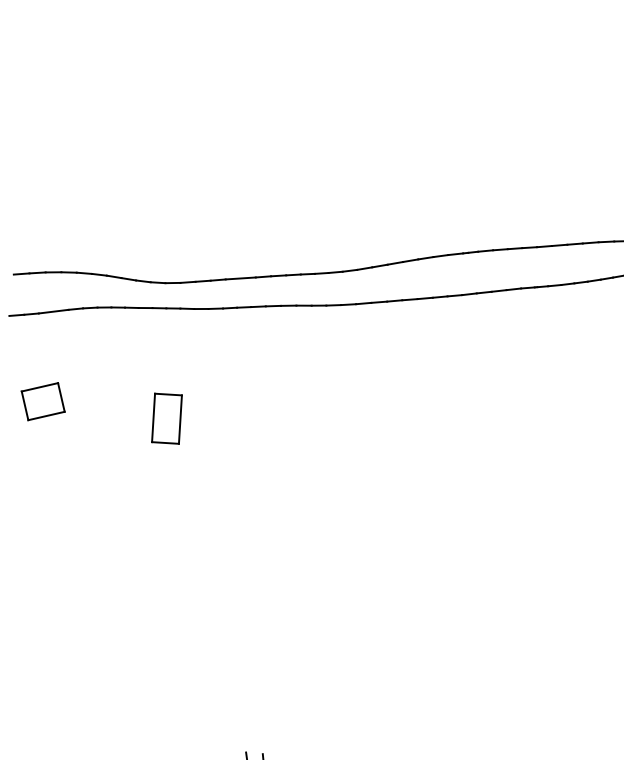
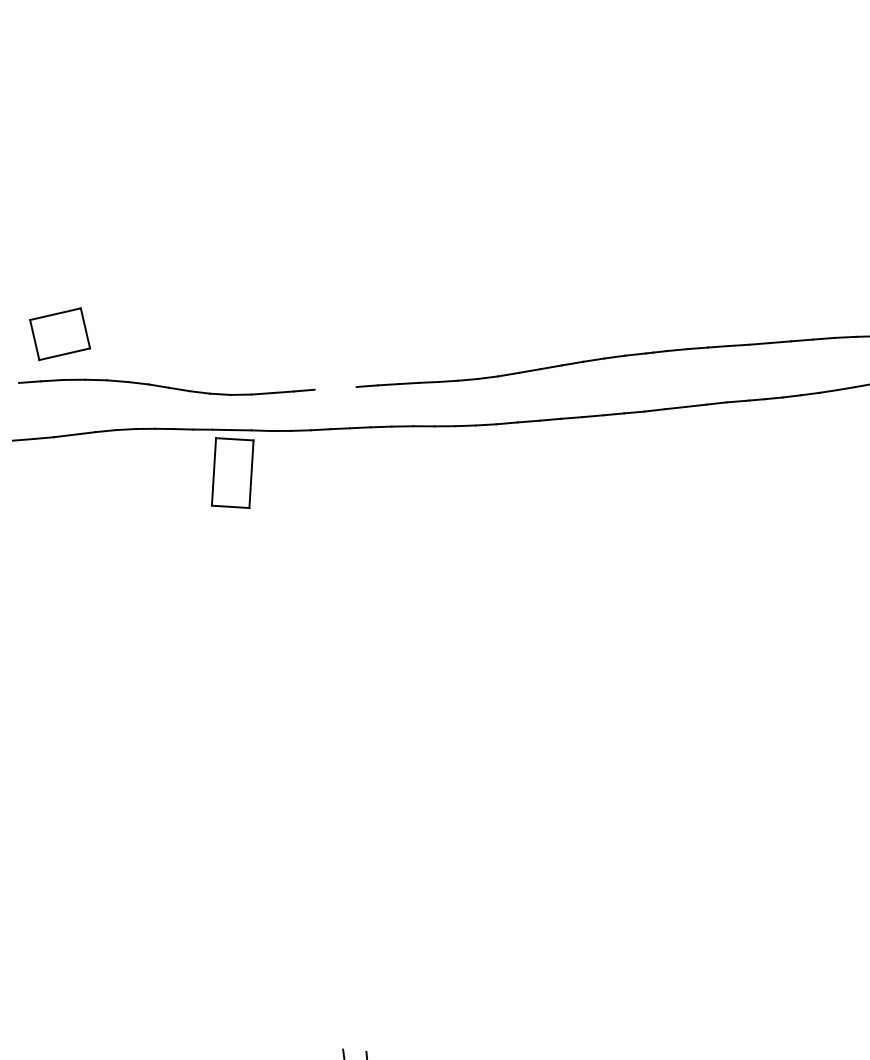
line: (240, 278) -> (335, 388), removed
part: (43, 401) -> (60, 334), moved
part: (166, 418) -> (232, 472), moved

